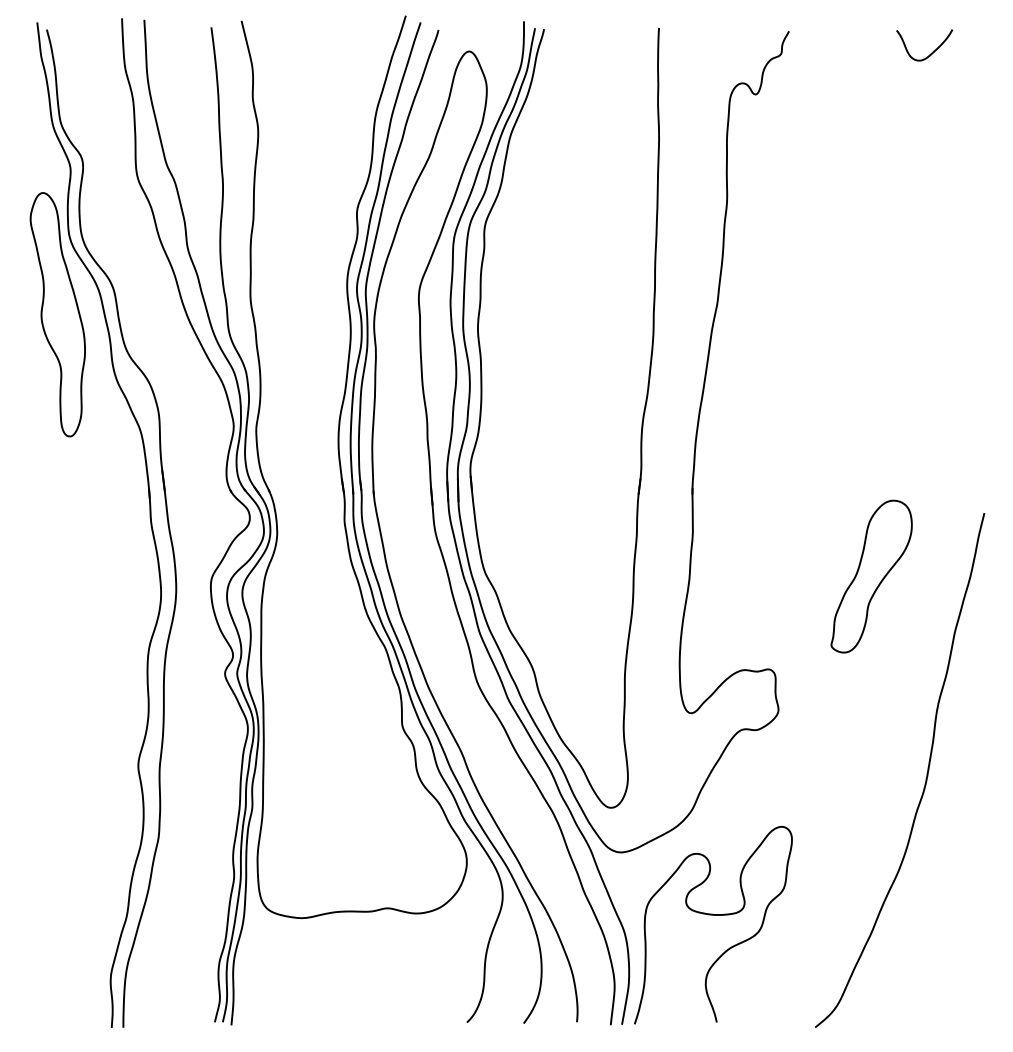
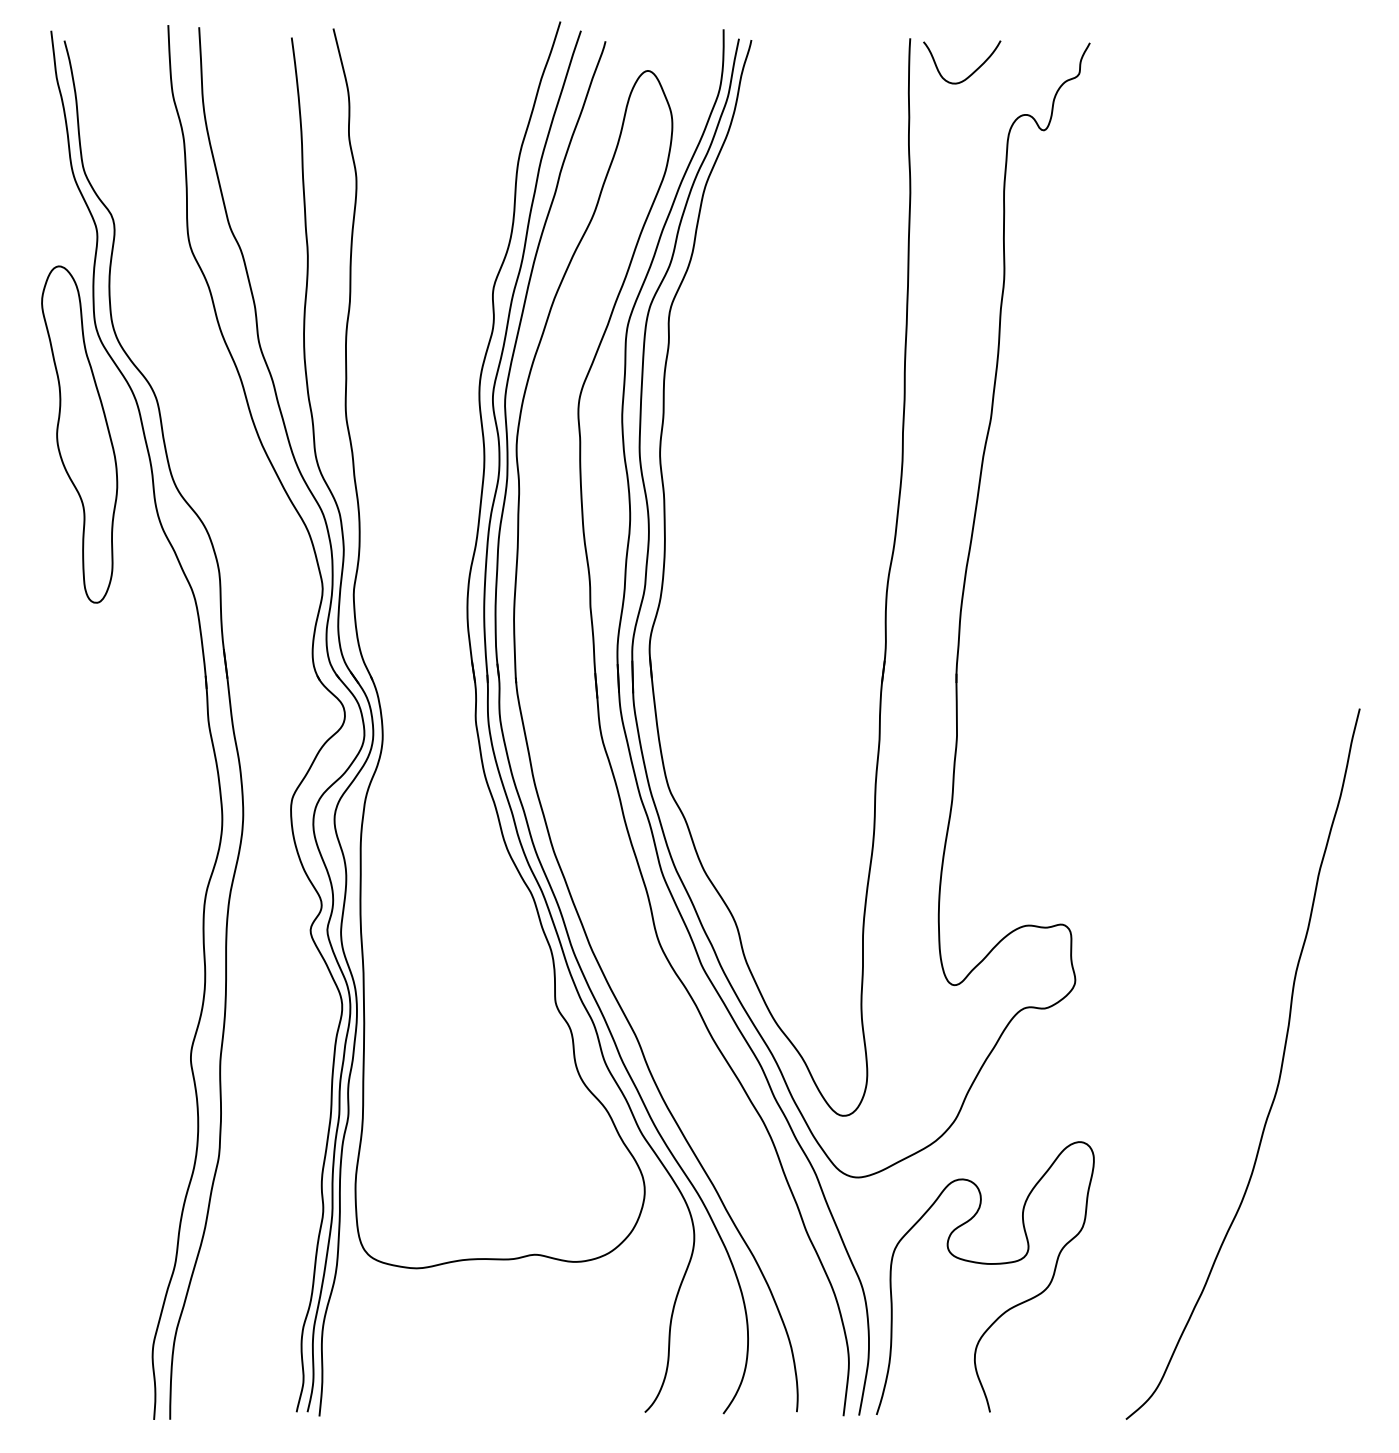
curve: (932, 52) -> (972, 72), moved
part: (871, 576) -> (1203, 796), removed

